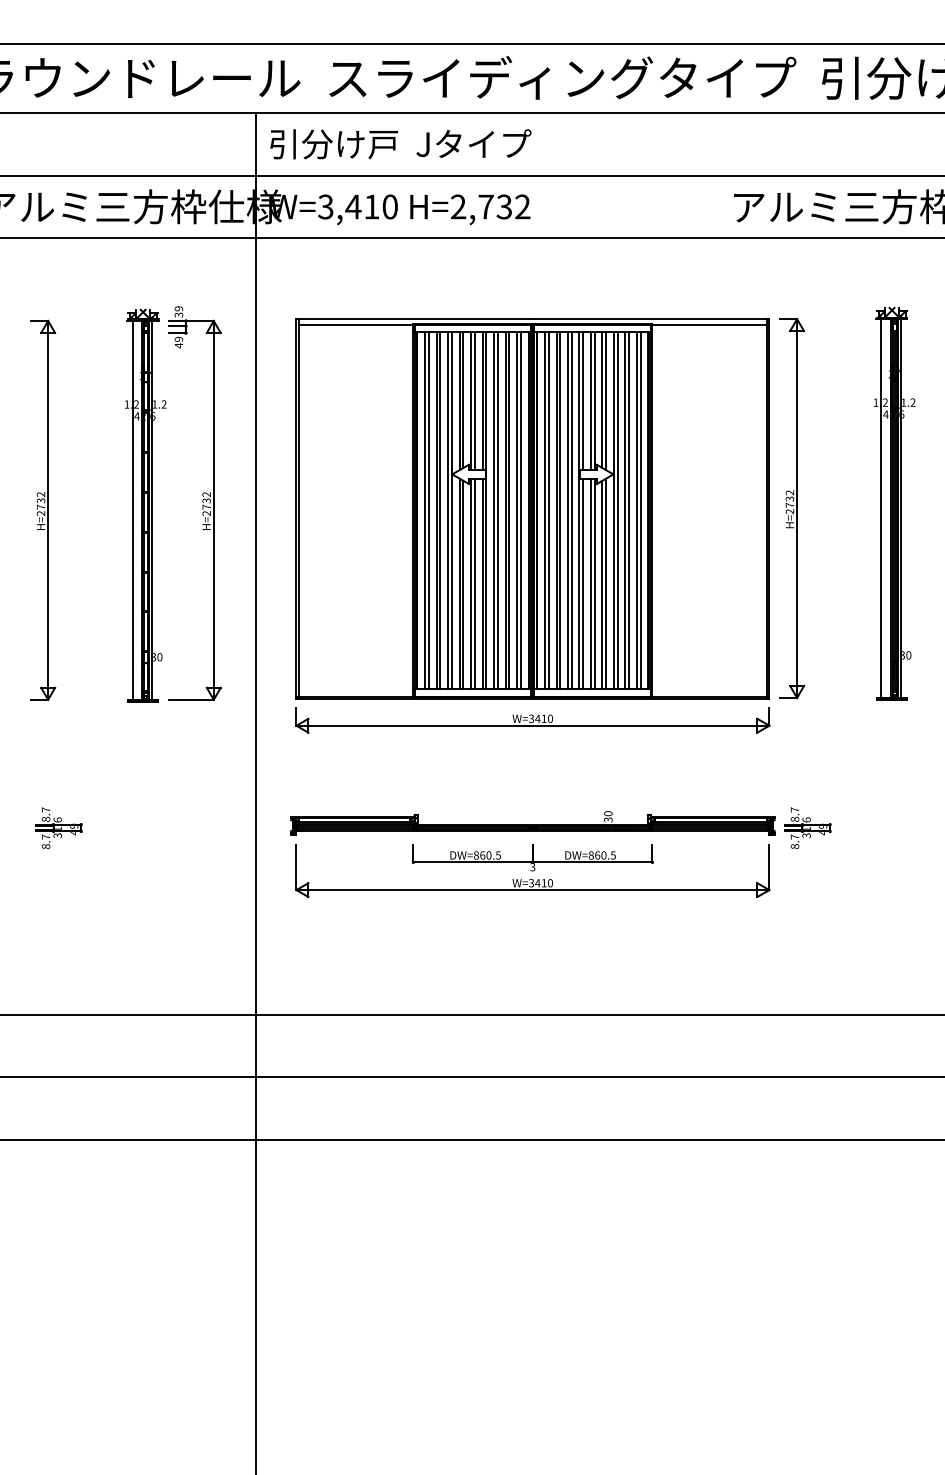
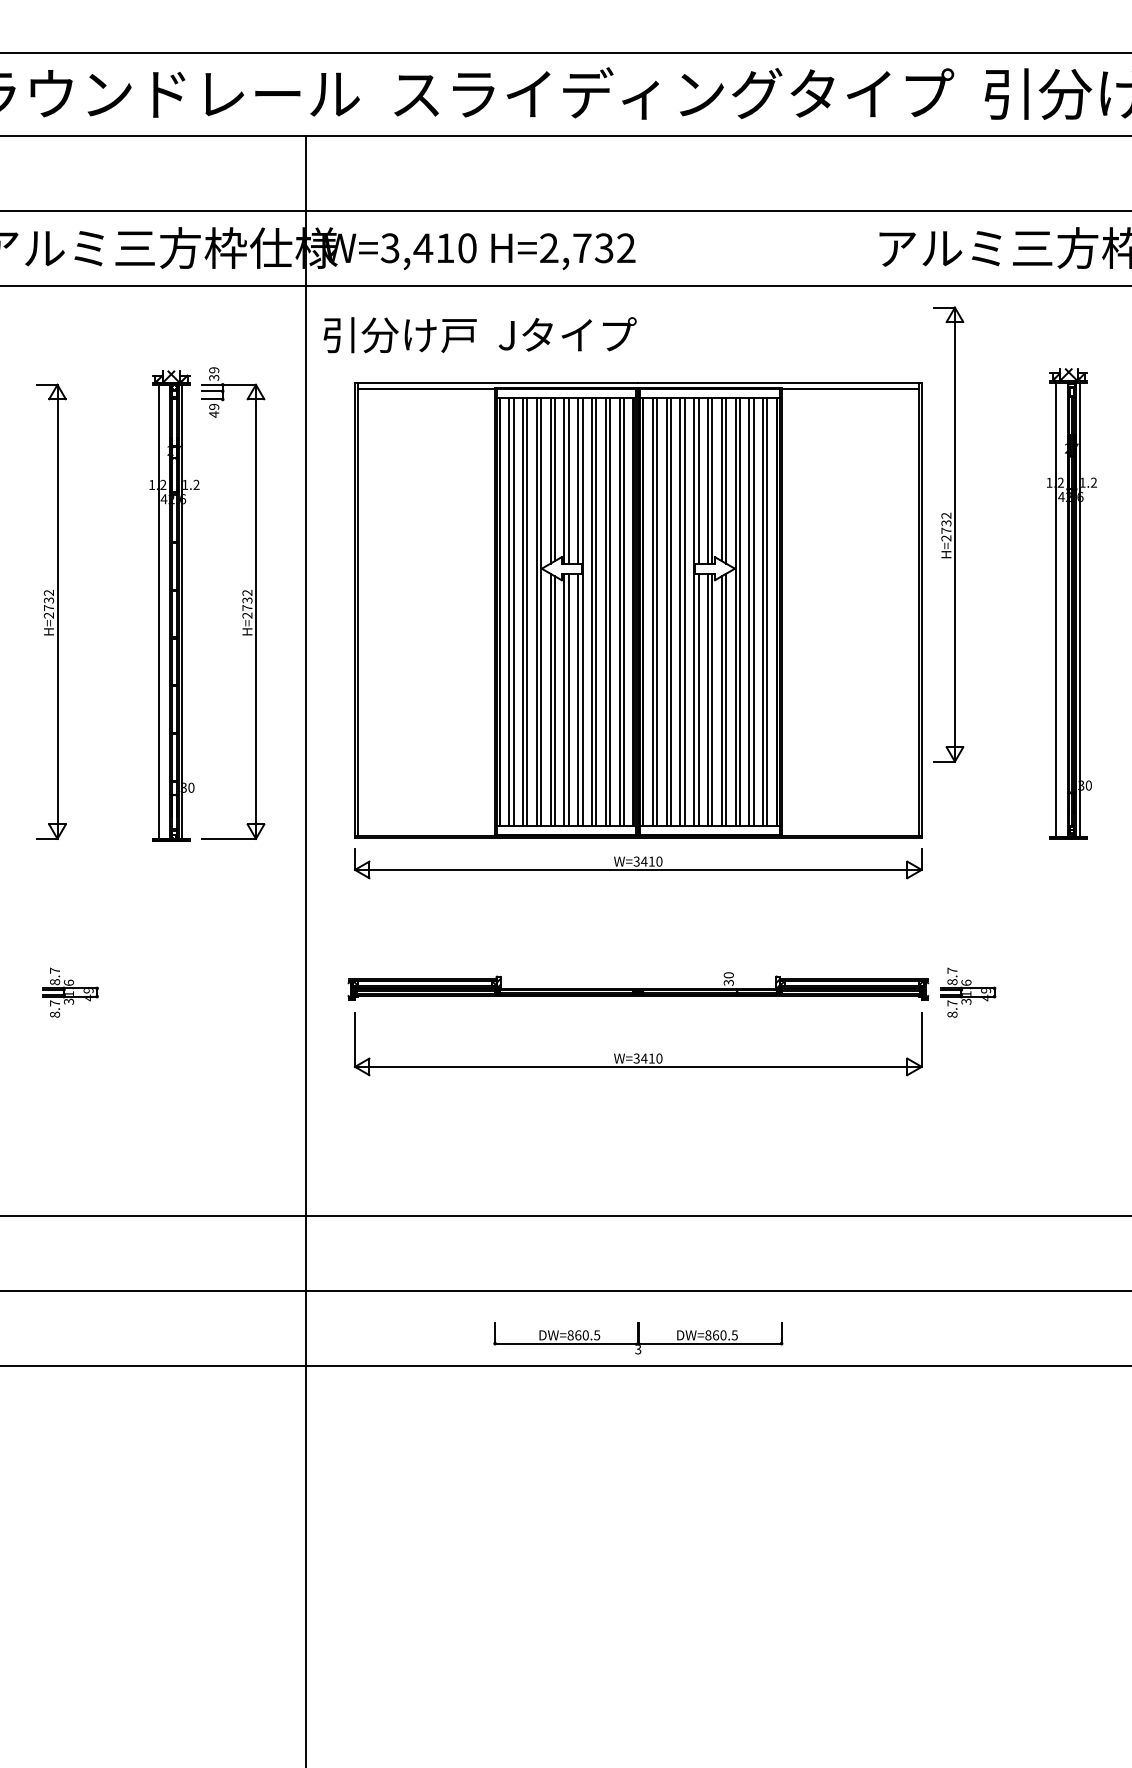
text: (400, 144) -> (479, 335), moved
part: (791, 508) -> (948, 534), moved
part: (533, 858) -> (638, 1338), moved

